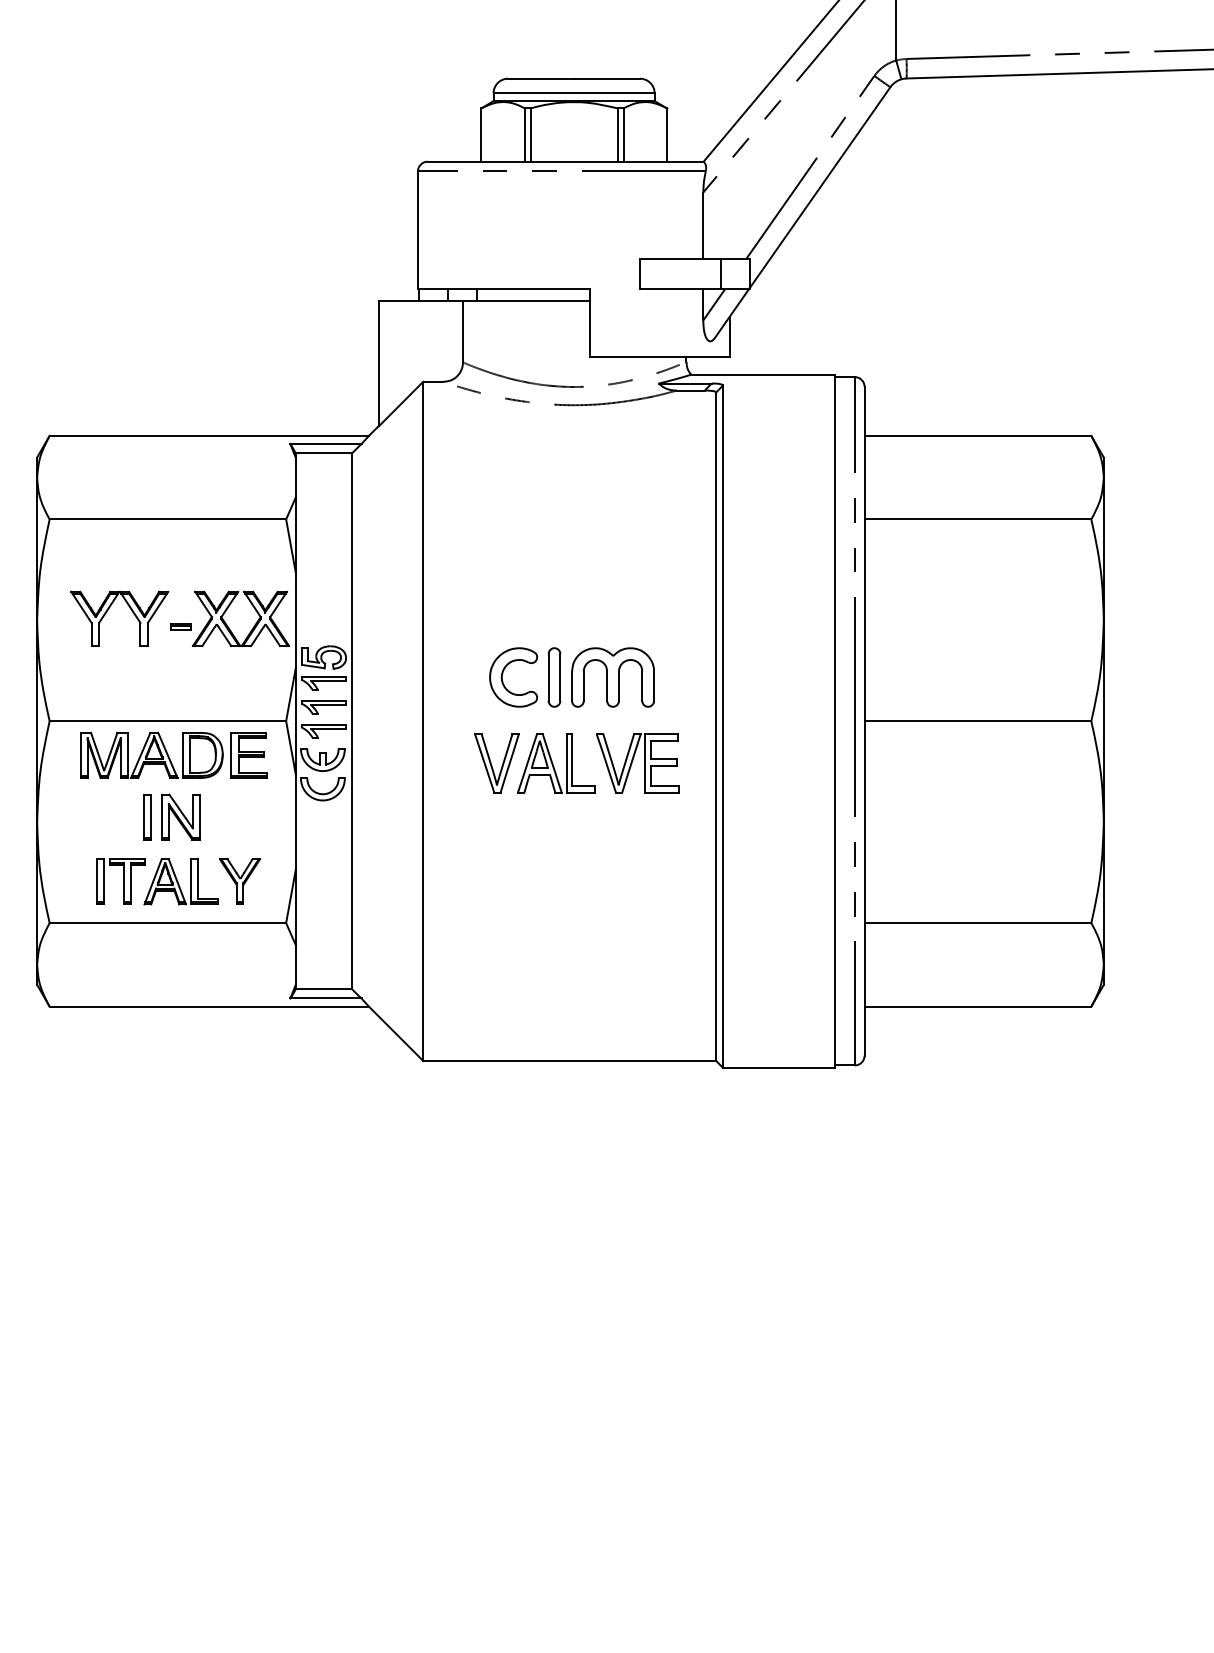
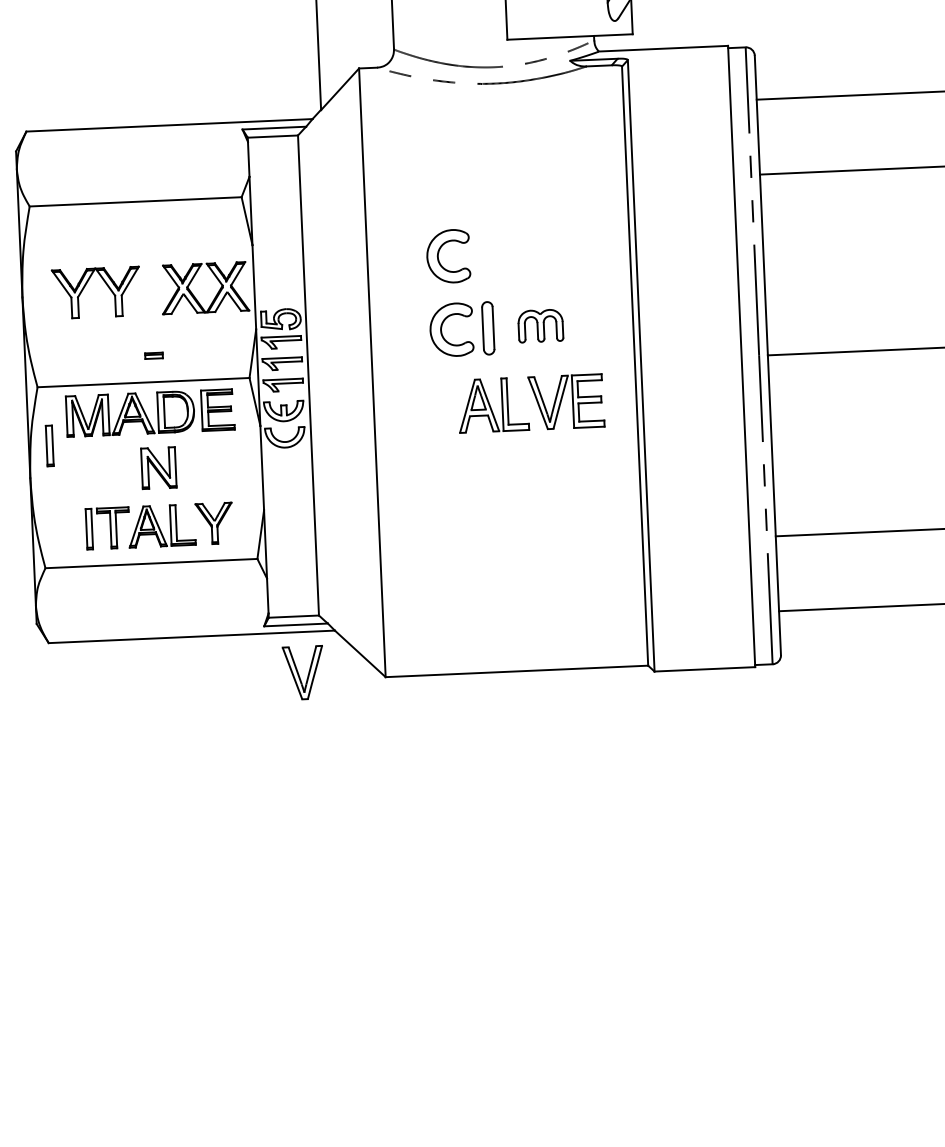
part: (503, 591) -> (439, 253), added
part: (180, 626) -> (153, 355), moved
part: (612, 677) -> (540, 326), size x0.6
part: (496, 763) -> (303, 673), moved
part: (147, 817) -> (49, 446), moved

